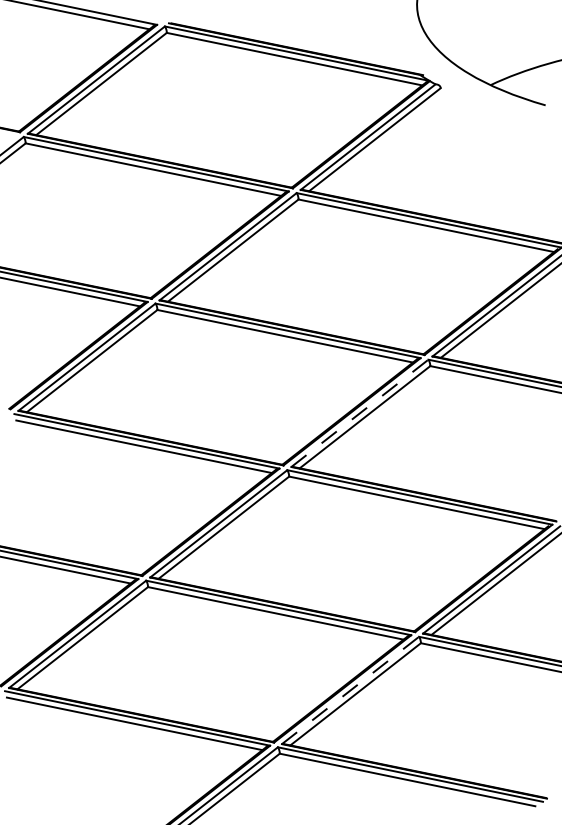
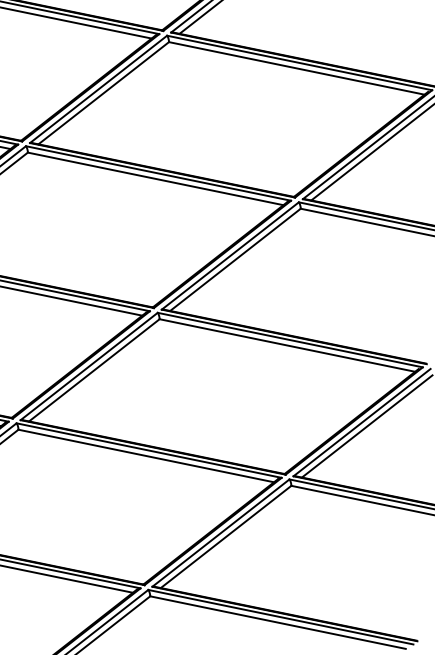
line: (360, 413) -> (230, 256), dashed -> solid
line: (350, 690) -> (220, 533), dashed -> solid

